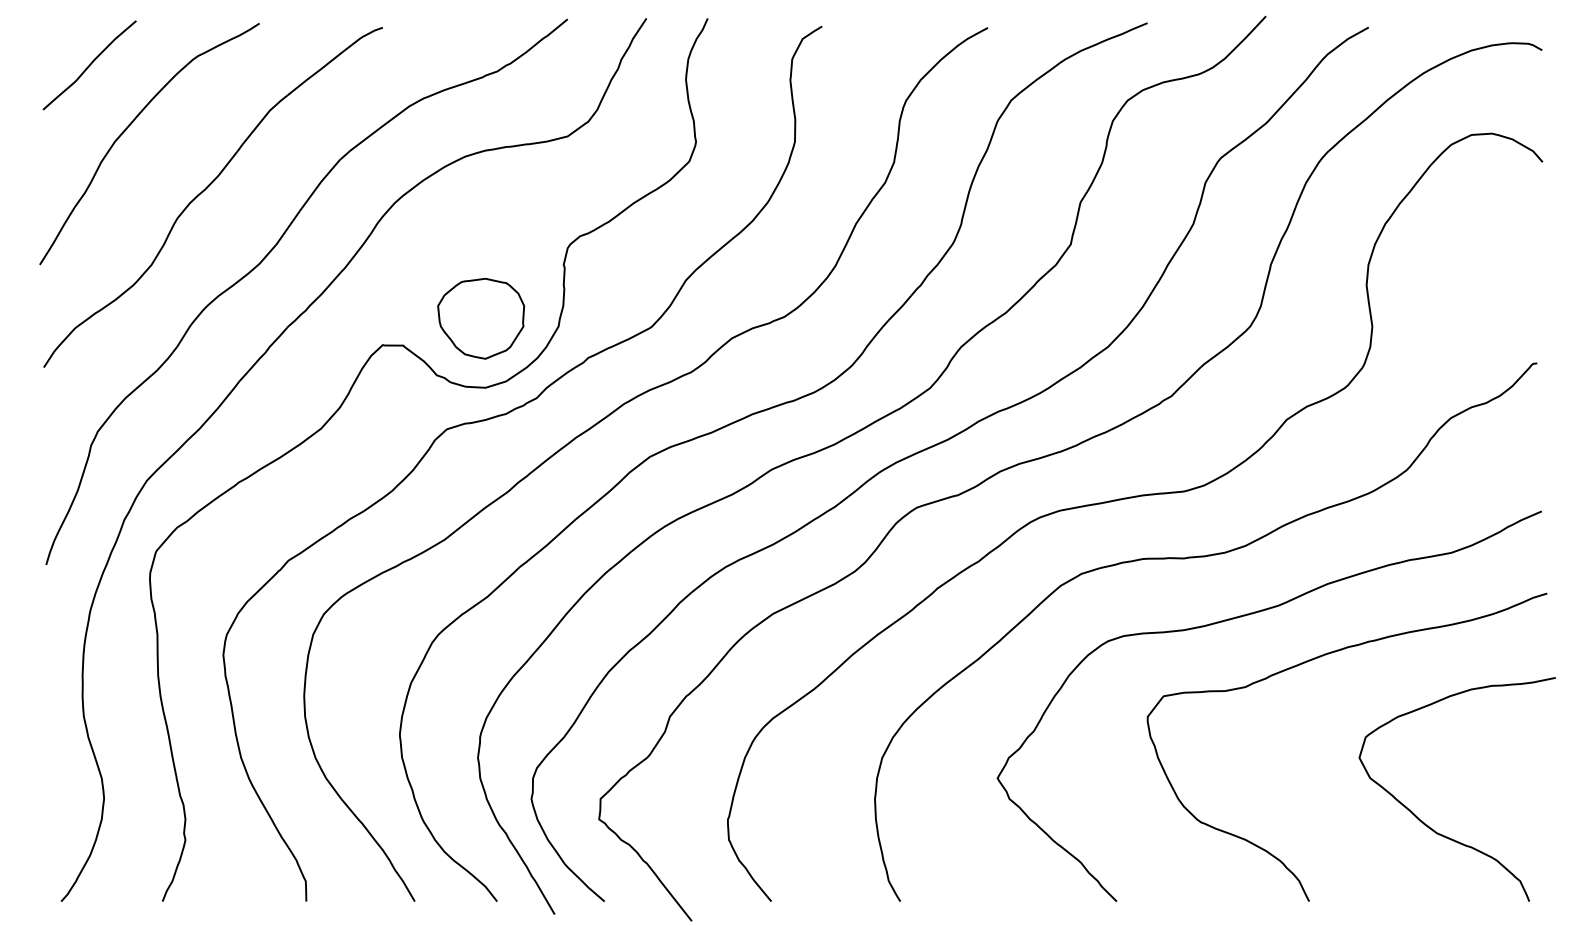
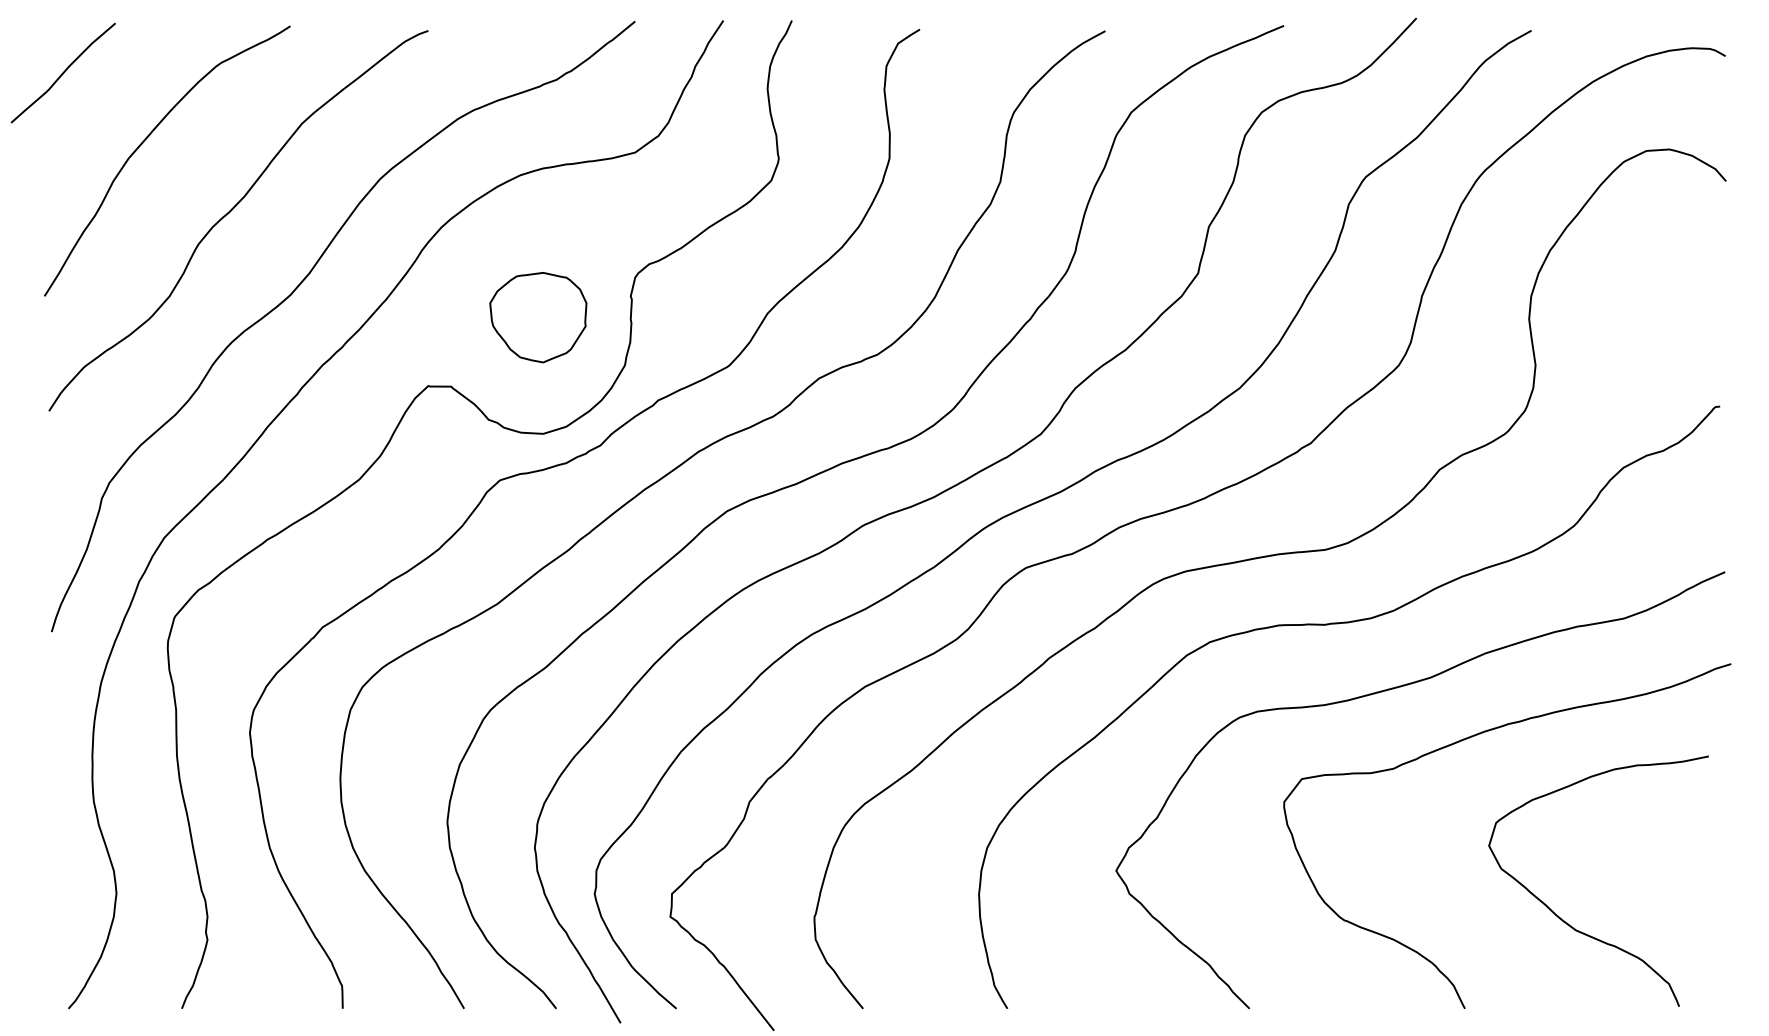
curve: (88, 64) -> (62, 72), moved
part: (481, 318) -> (538, 317), moved
curve: (1429, 826) -> (1567, 922), moved

